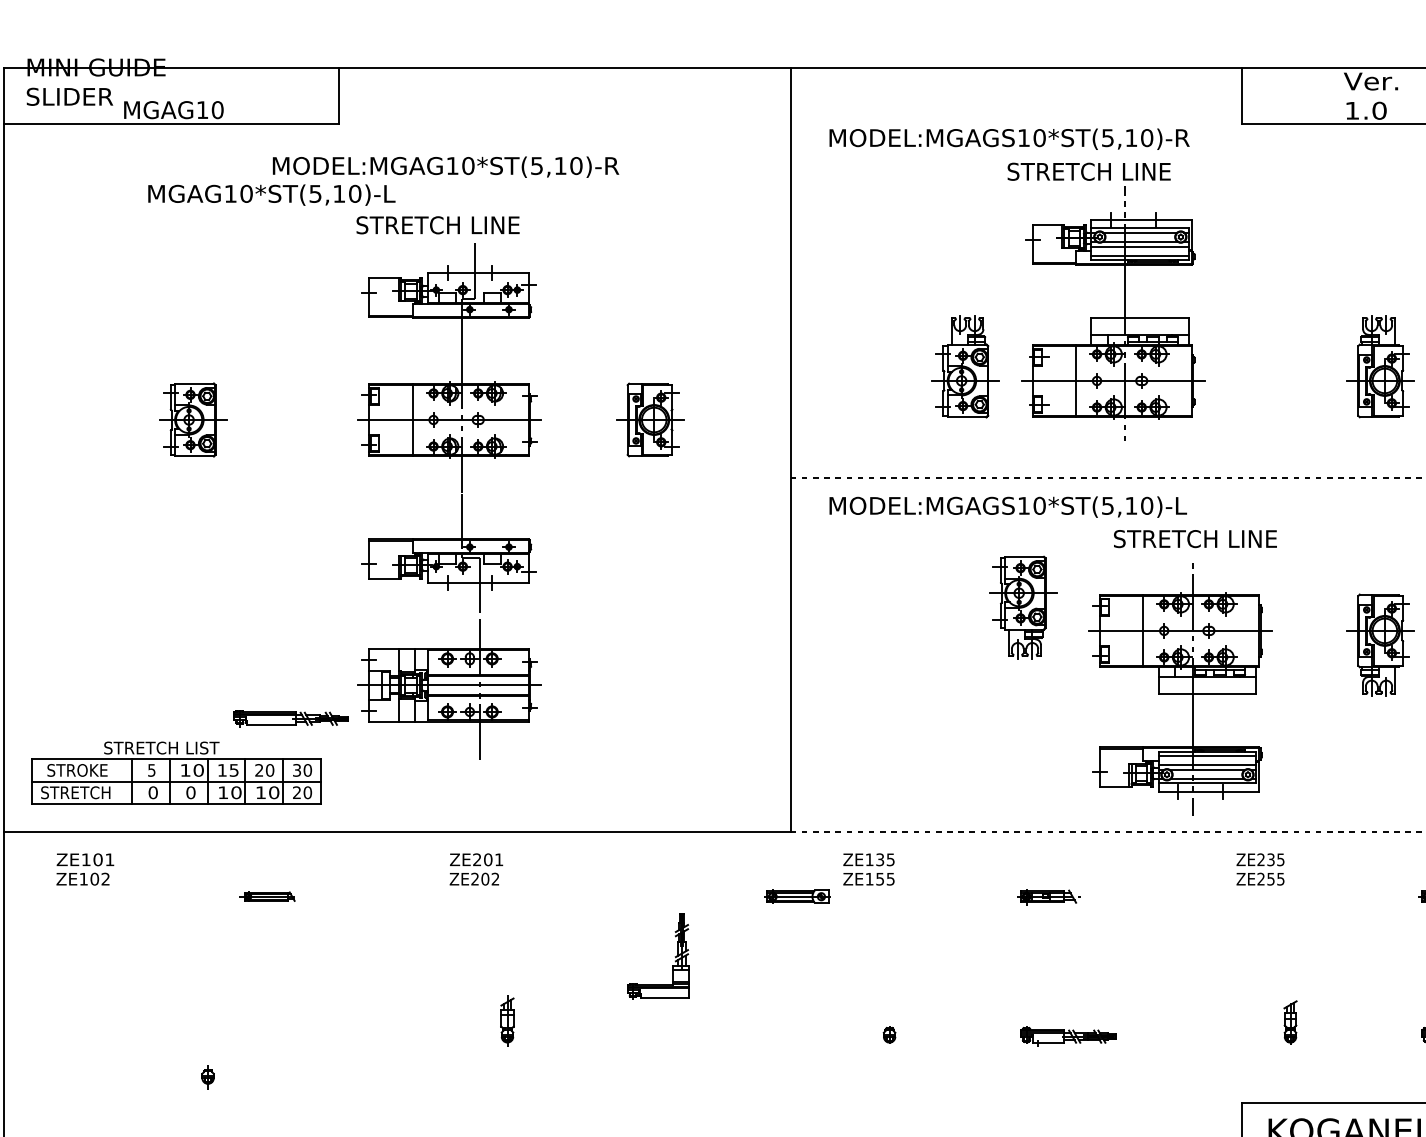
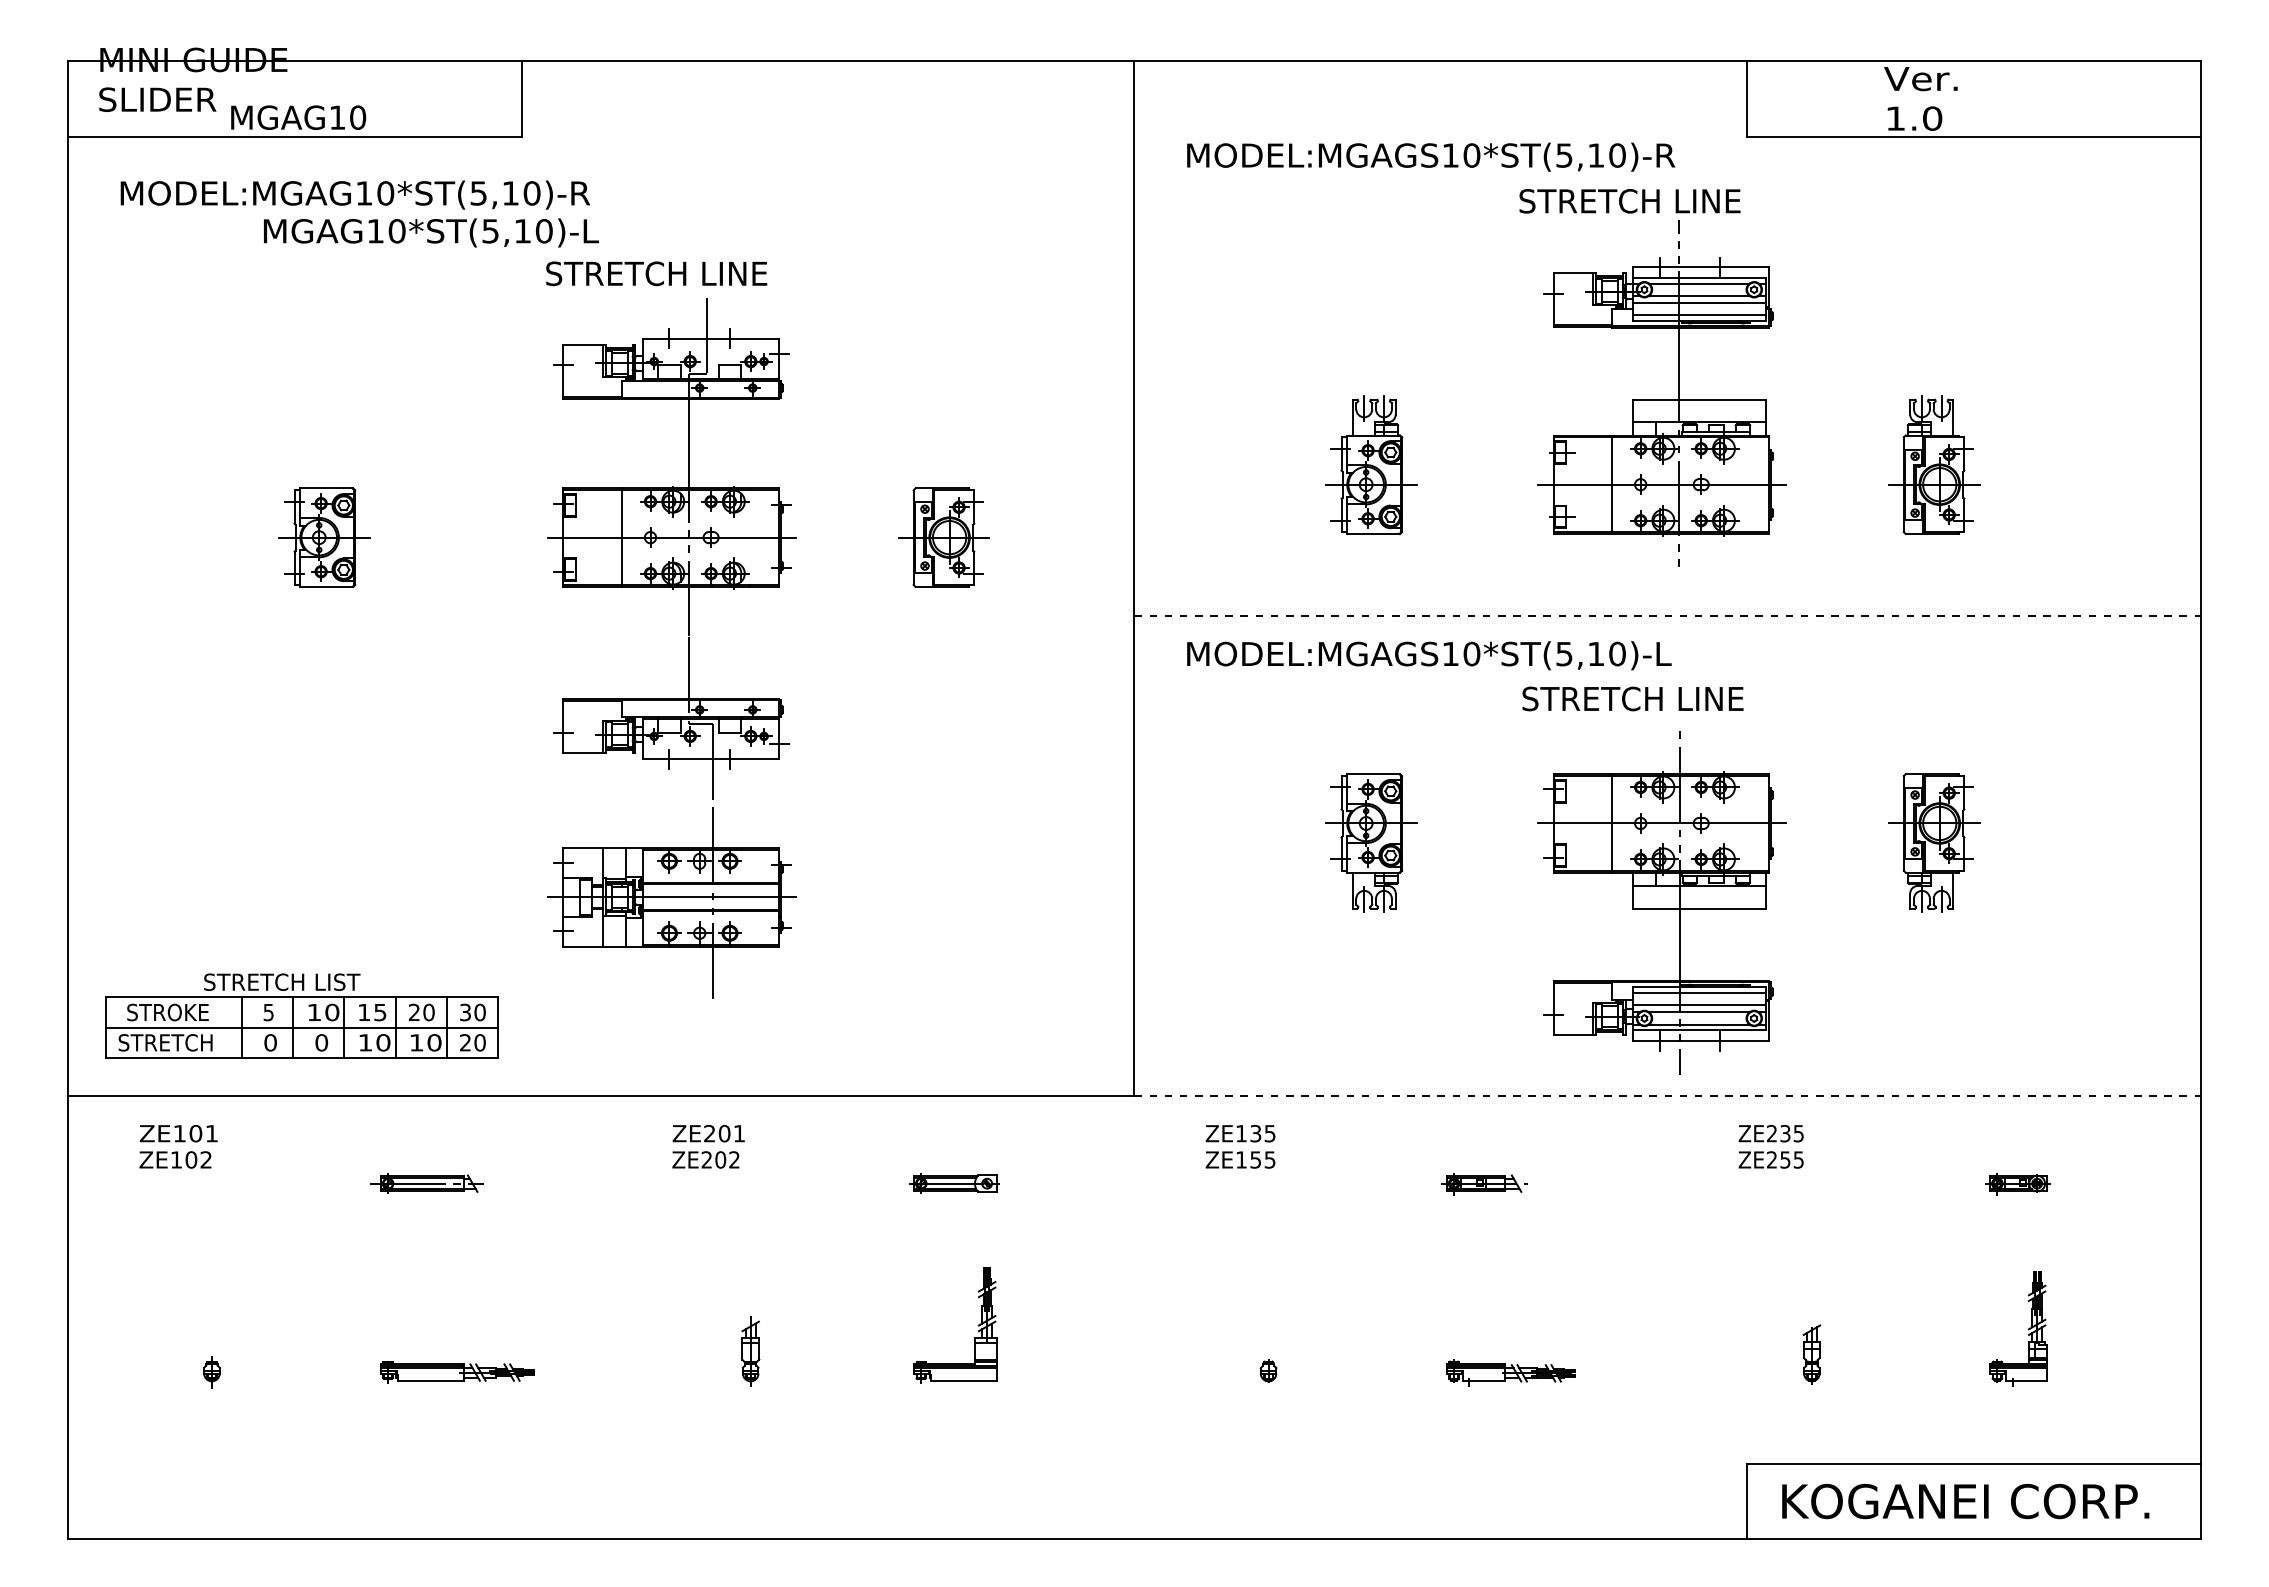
text: (445, 166) -> (354, 194), moved
part: (1105, 318) -> (1652, 399), moved
text: (1195, 538) -> (1632, 698), moved
part: (1023, 607) -> (1371, 842), moved
part: (291, 718) -> (457, 1372), moved
part: (268, 896) -> (426, 1183), size x1.43
part: (797, 896) -> (954, 1183), moved
part: (674, 957) -> (977, 1325), moved
part: (207, 1077) -> (211, 1372), moved

